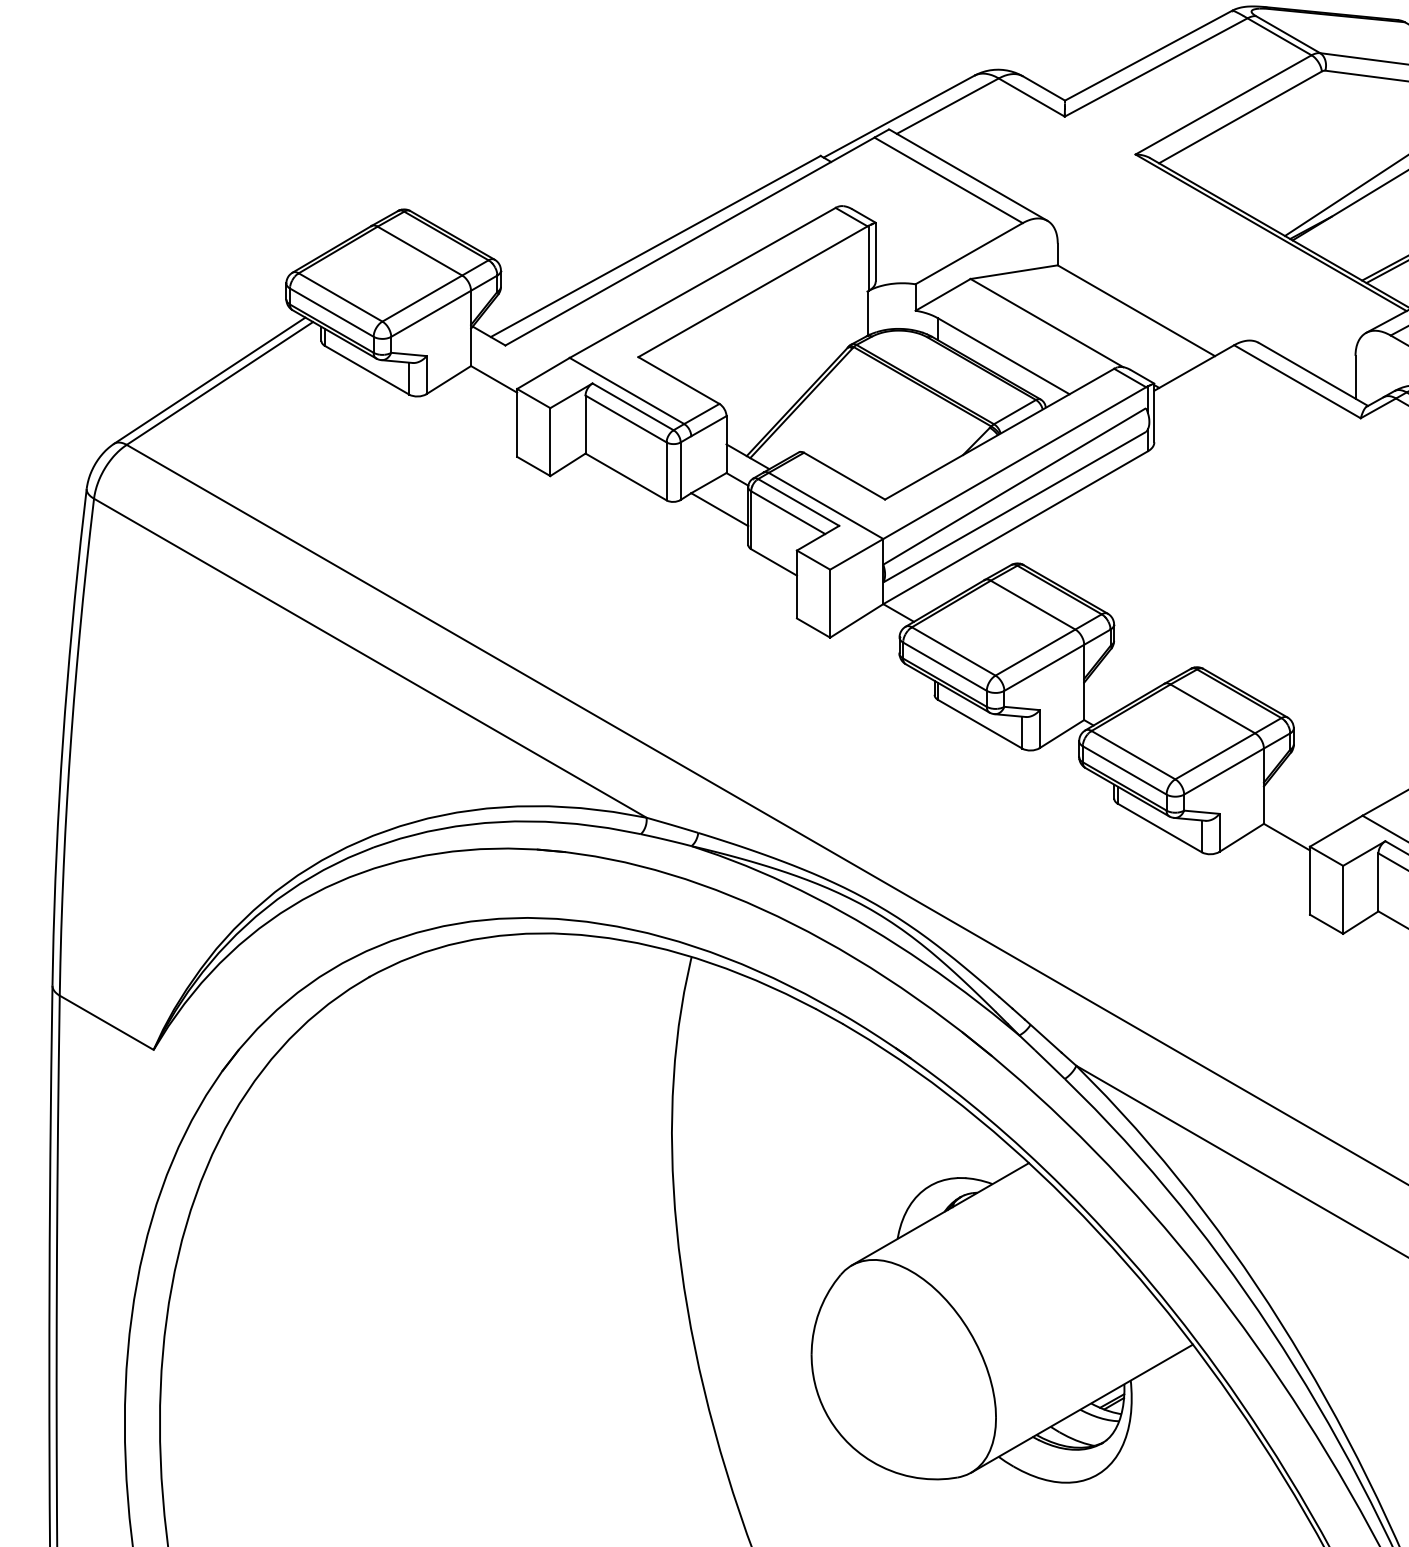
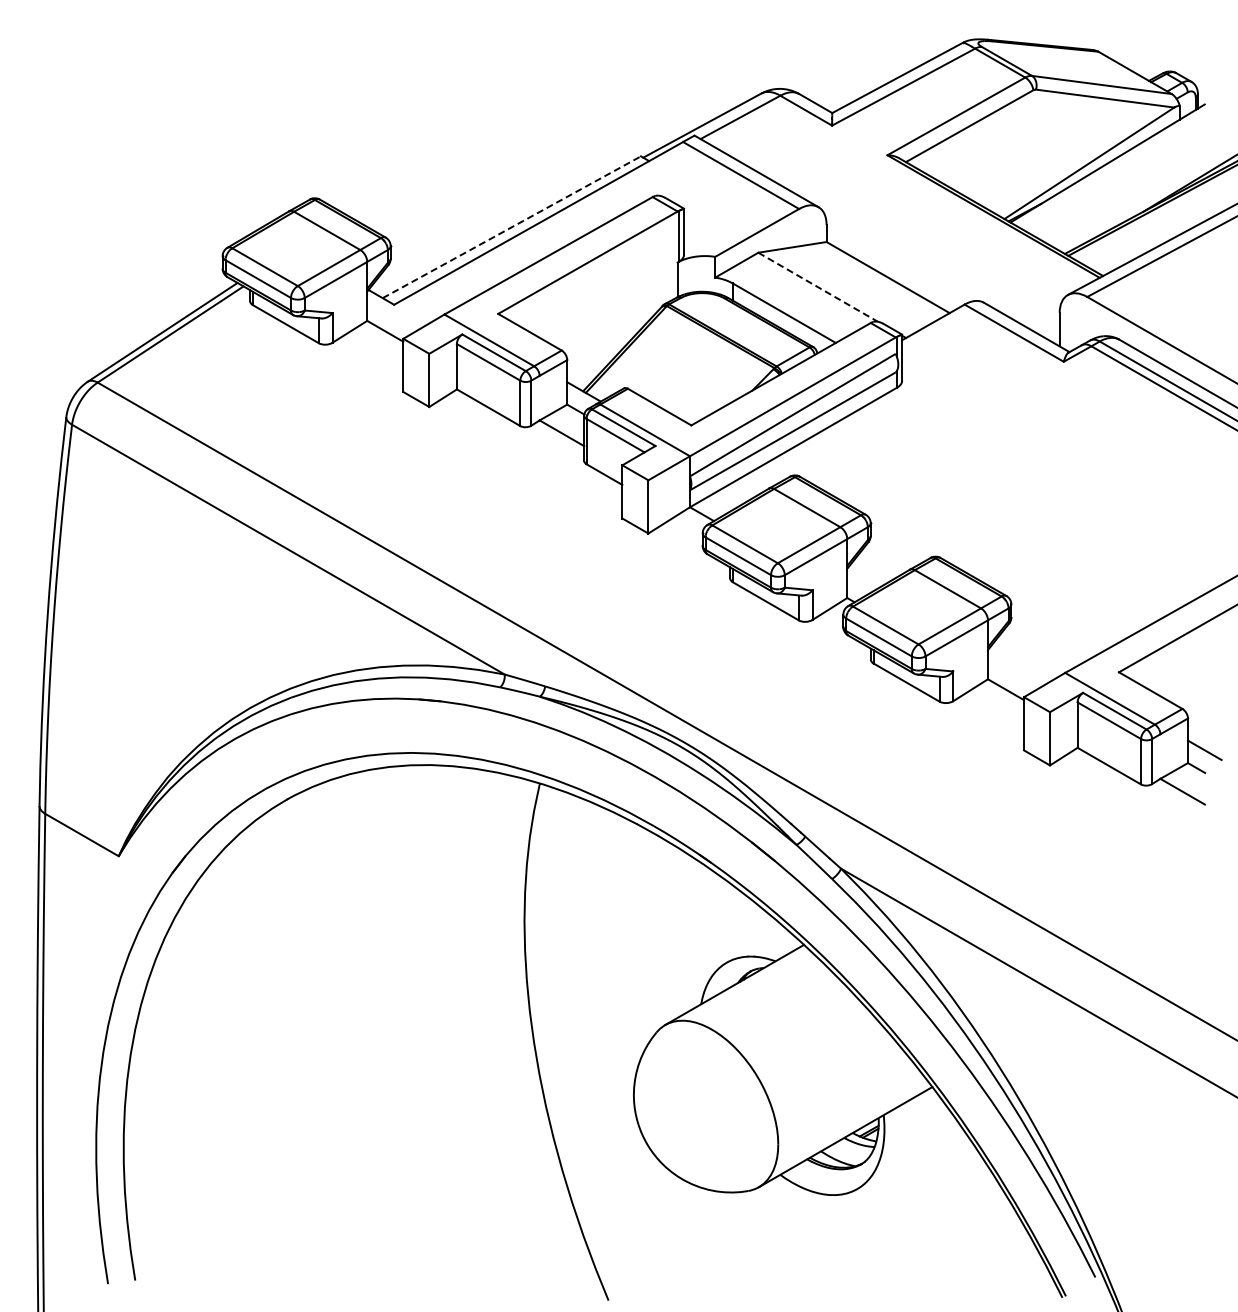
line: (656, 246) -> (512, 227), solid -> dashed
line: (1047, 323) -> (818, 287), solid -> dashed

